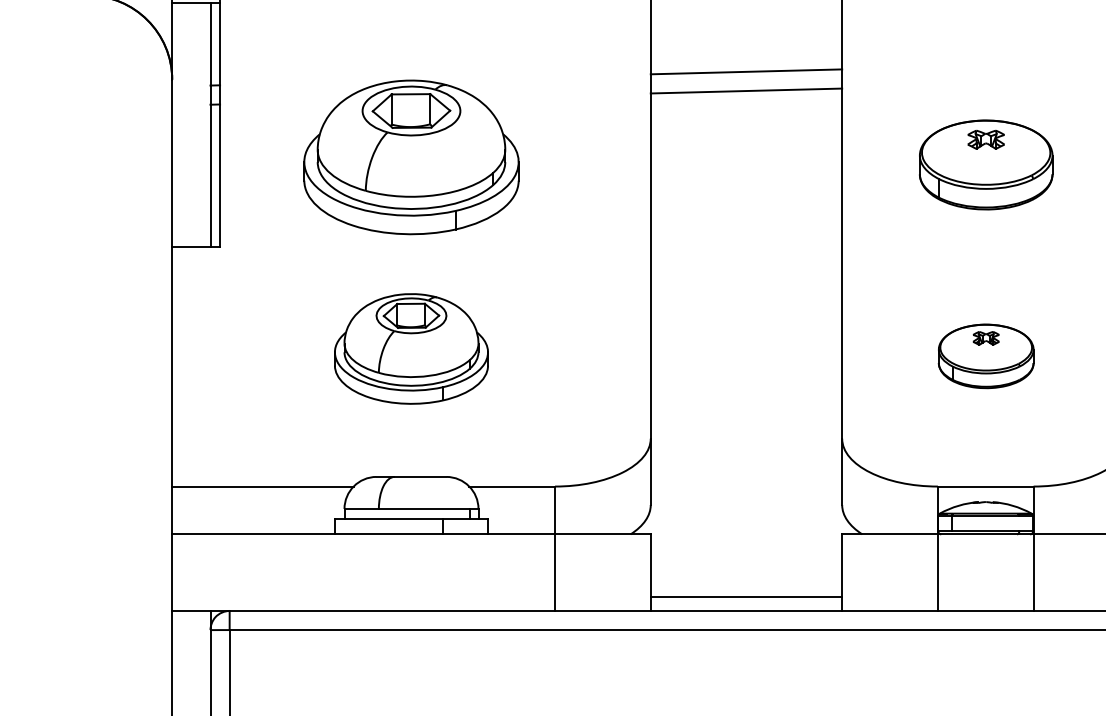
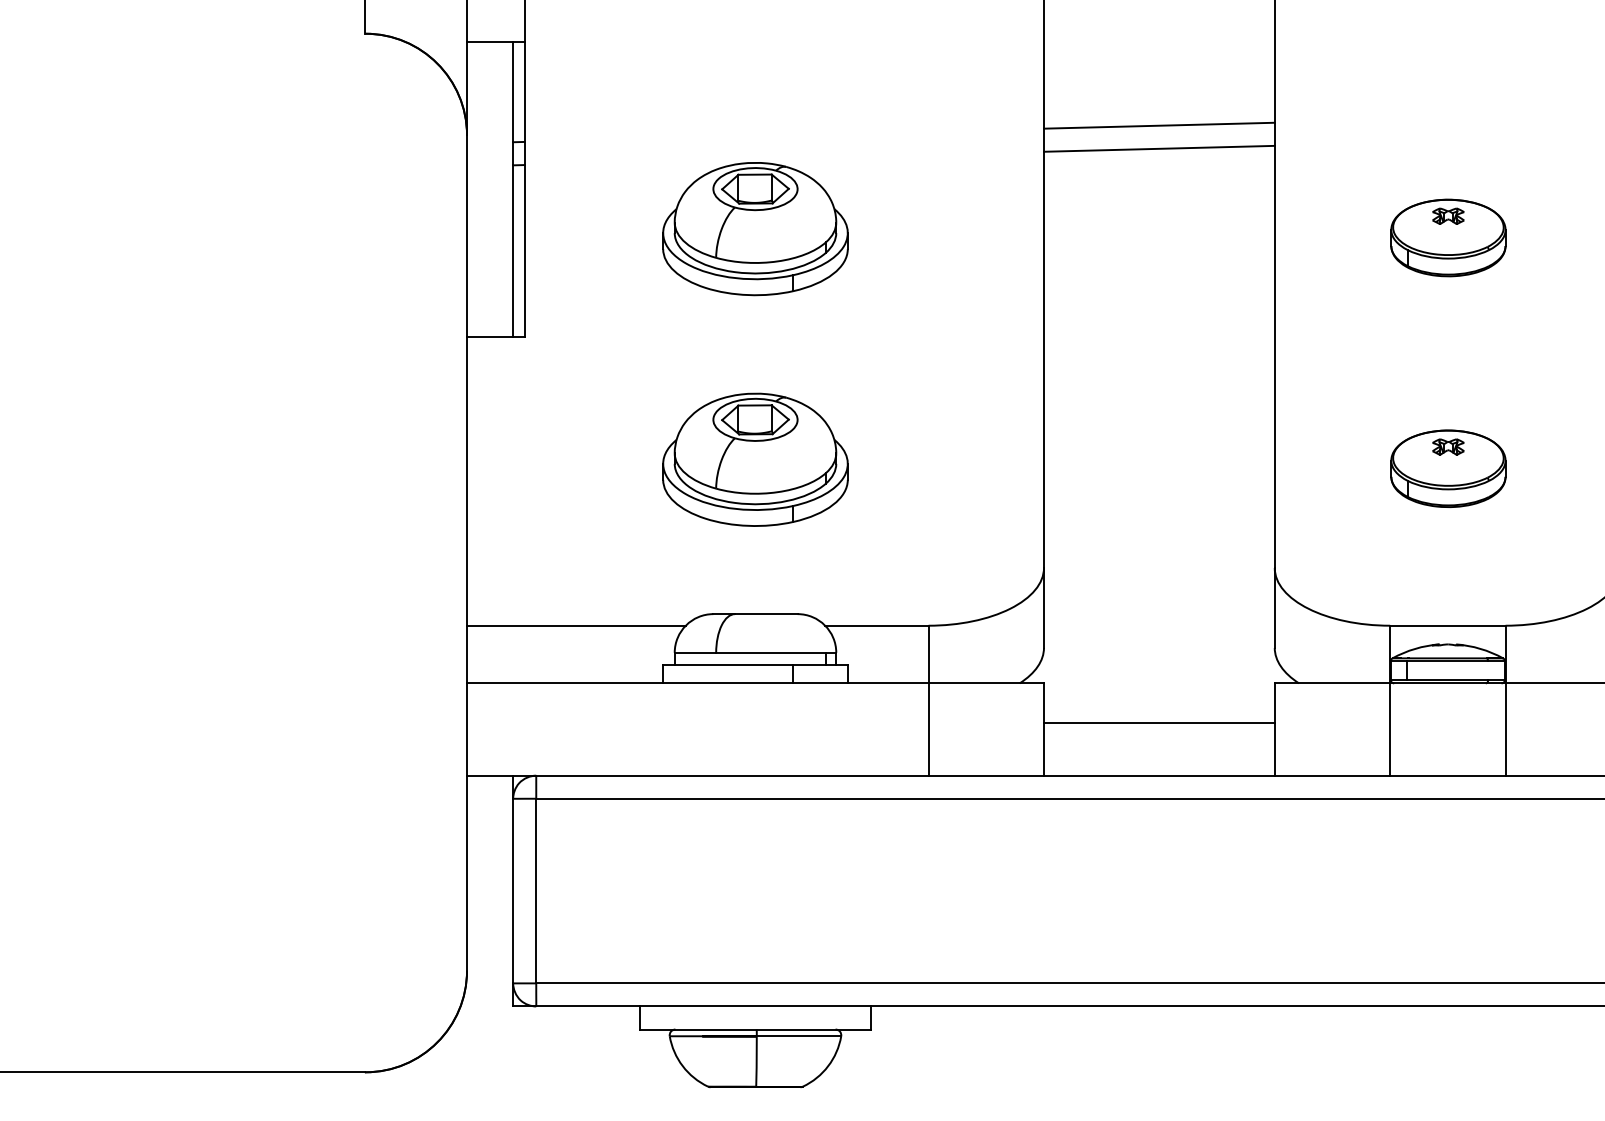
part: (411, 157) -> (755, 229), size x0.71
part: (986, 164) -> (1448, 237), size x0.71
line: (745, 596) -> (1158, 723), moved

